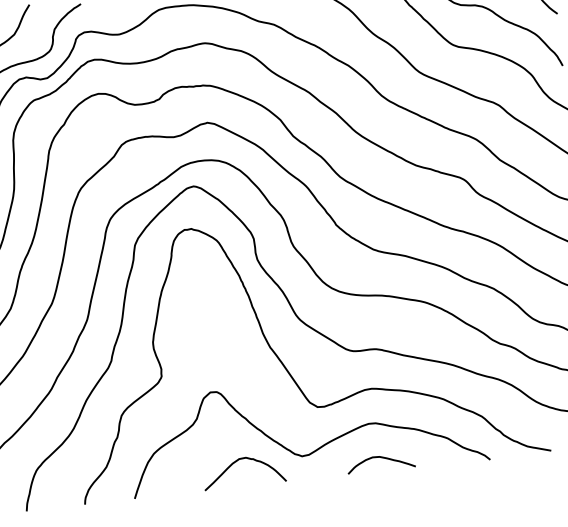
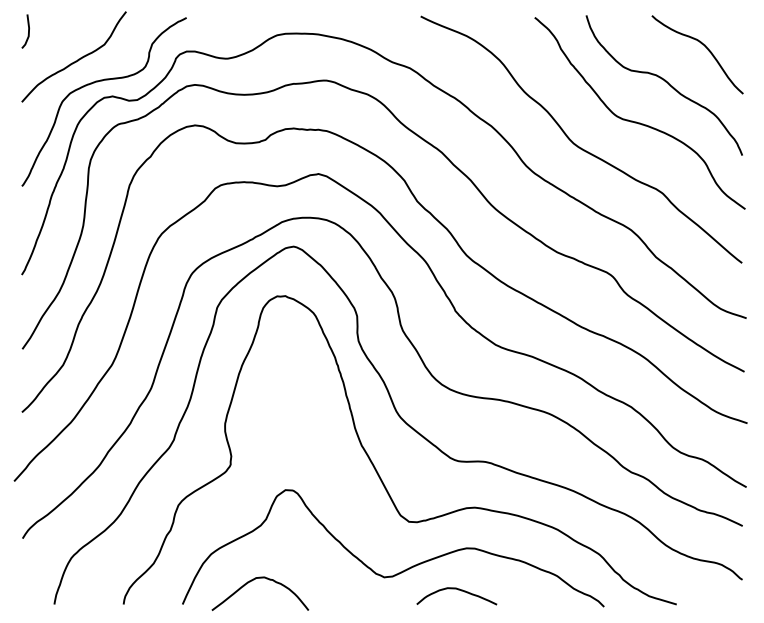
curve: (381, 458) -> (458, 590), moved
curve: (237, 461) -> (254, 580), moved

